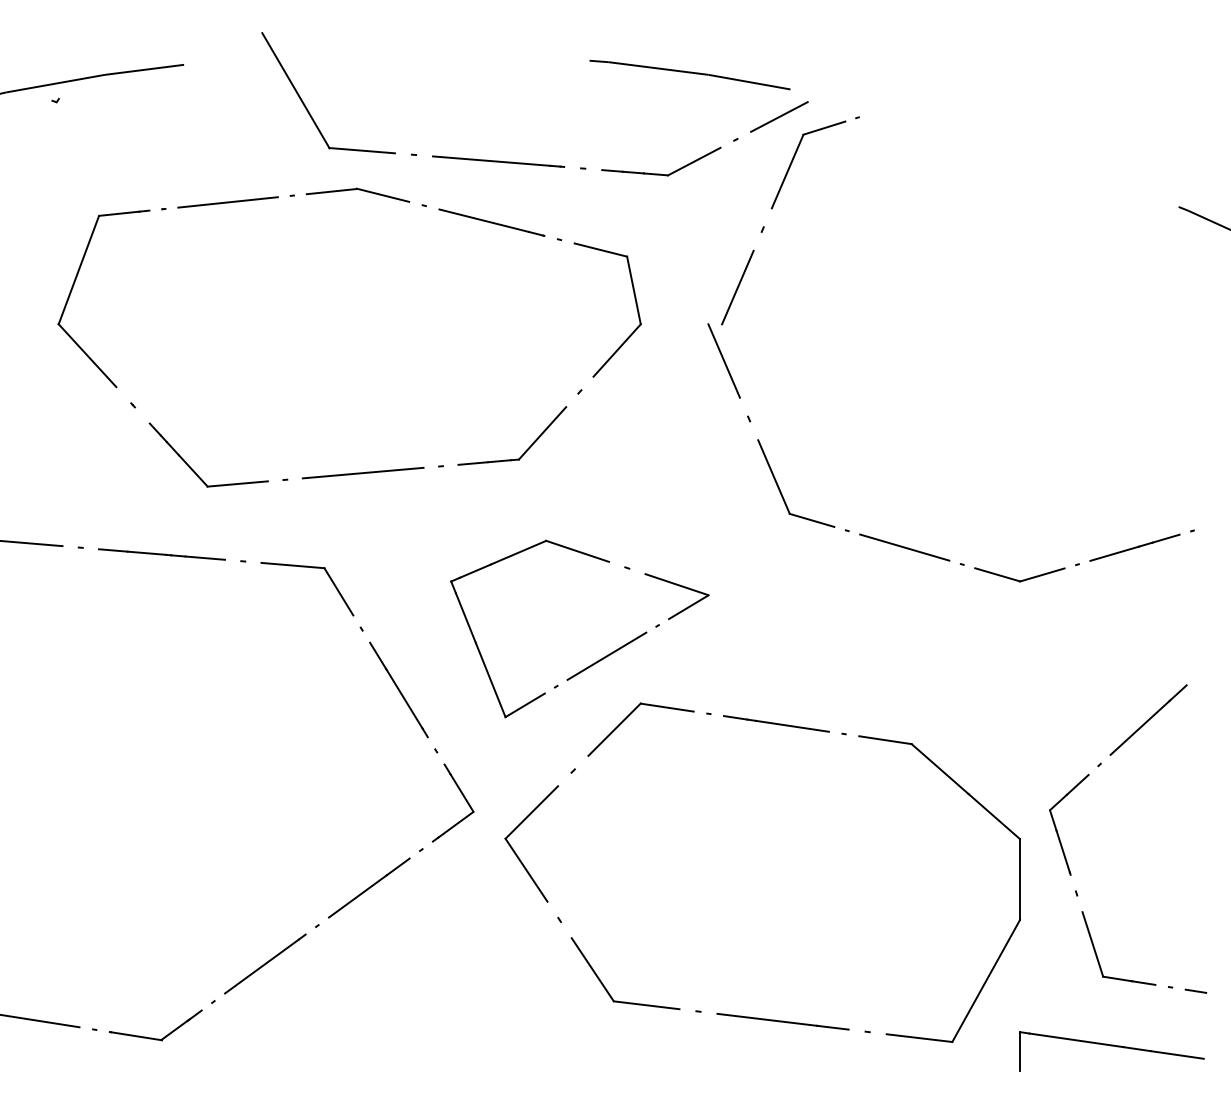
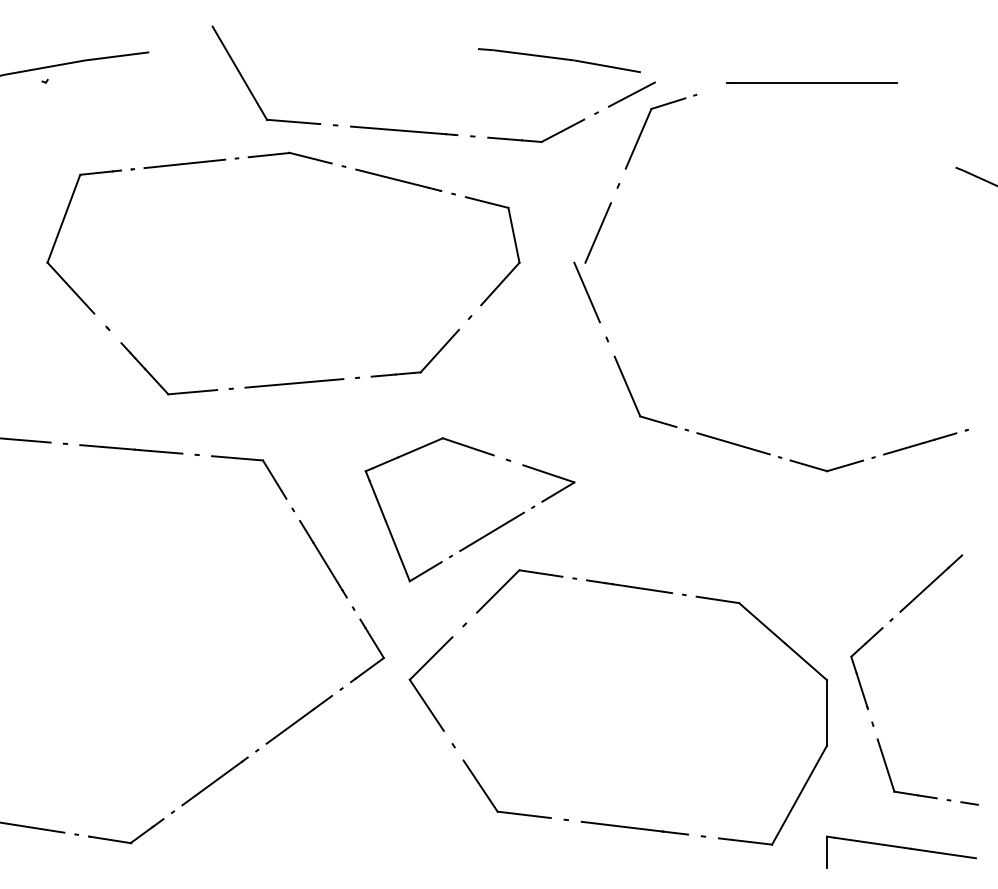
line: (1000, 101) -> (811, 82), added

